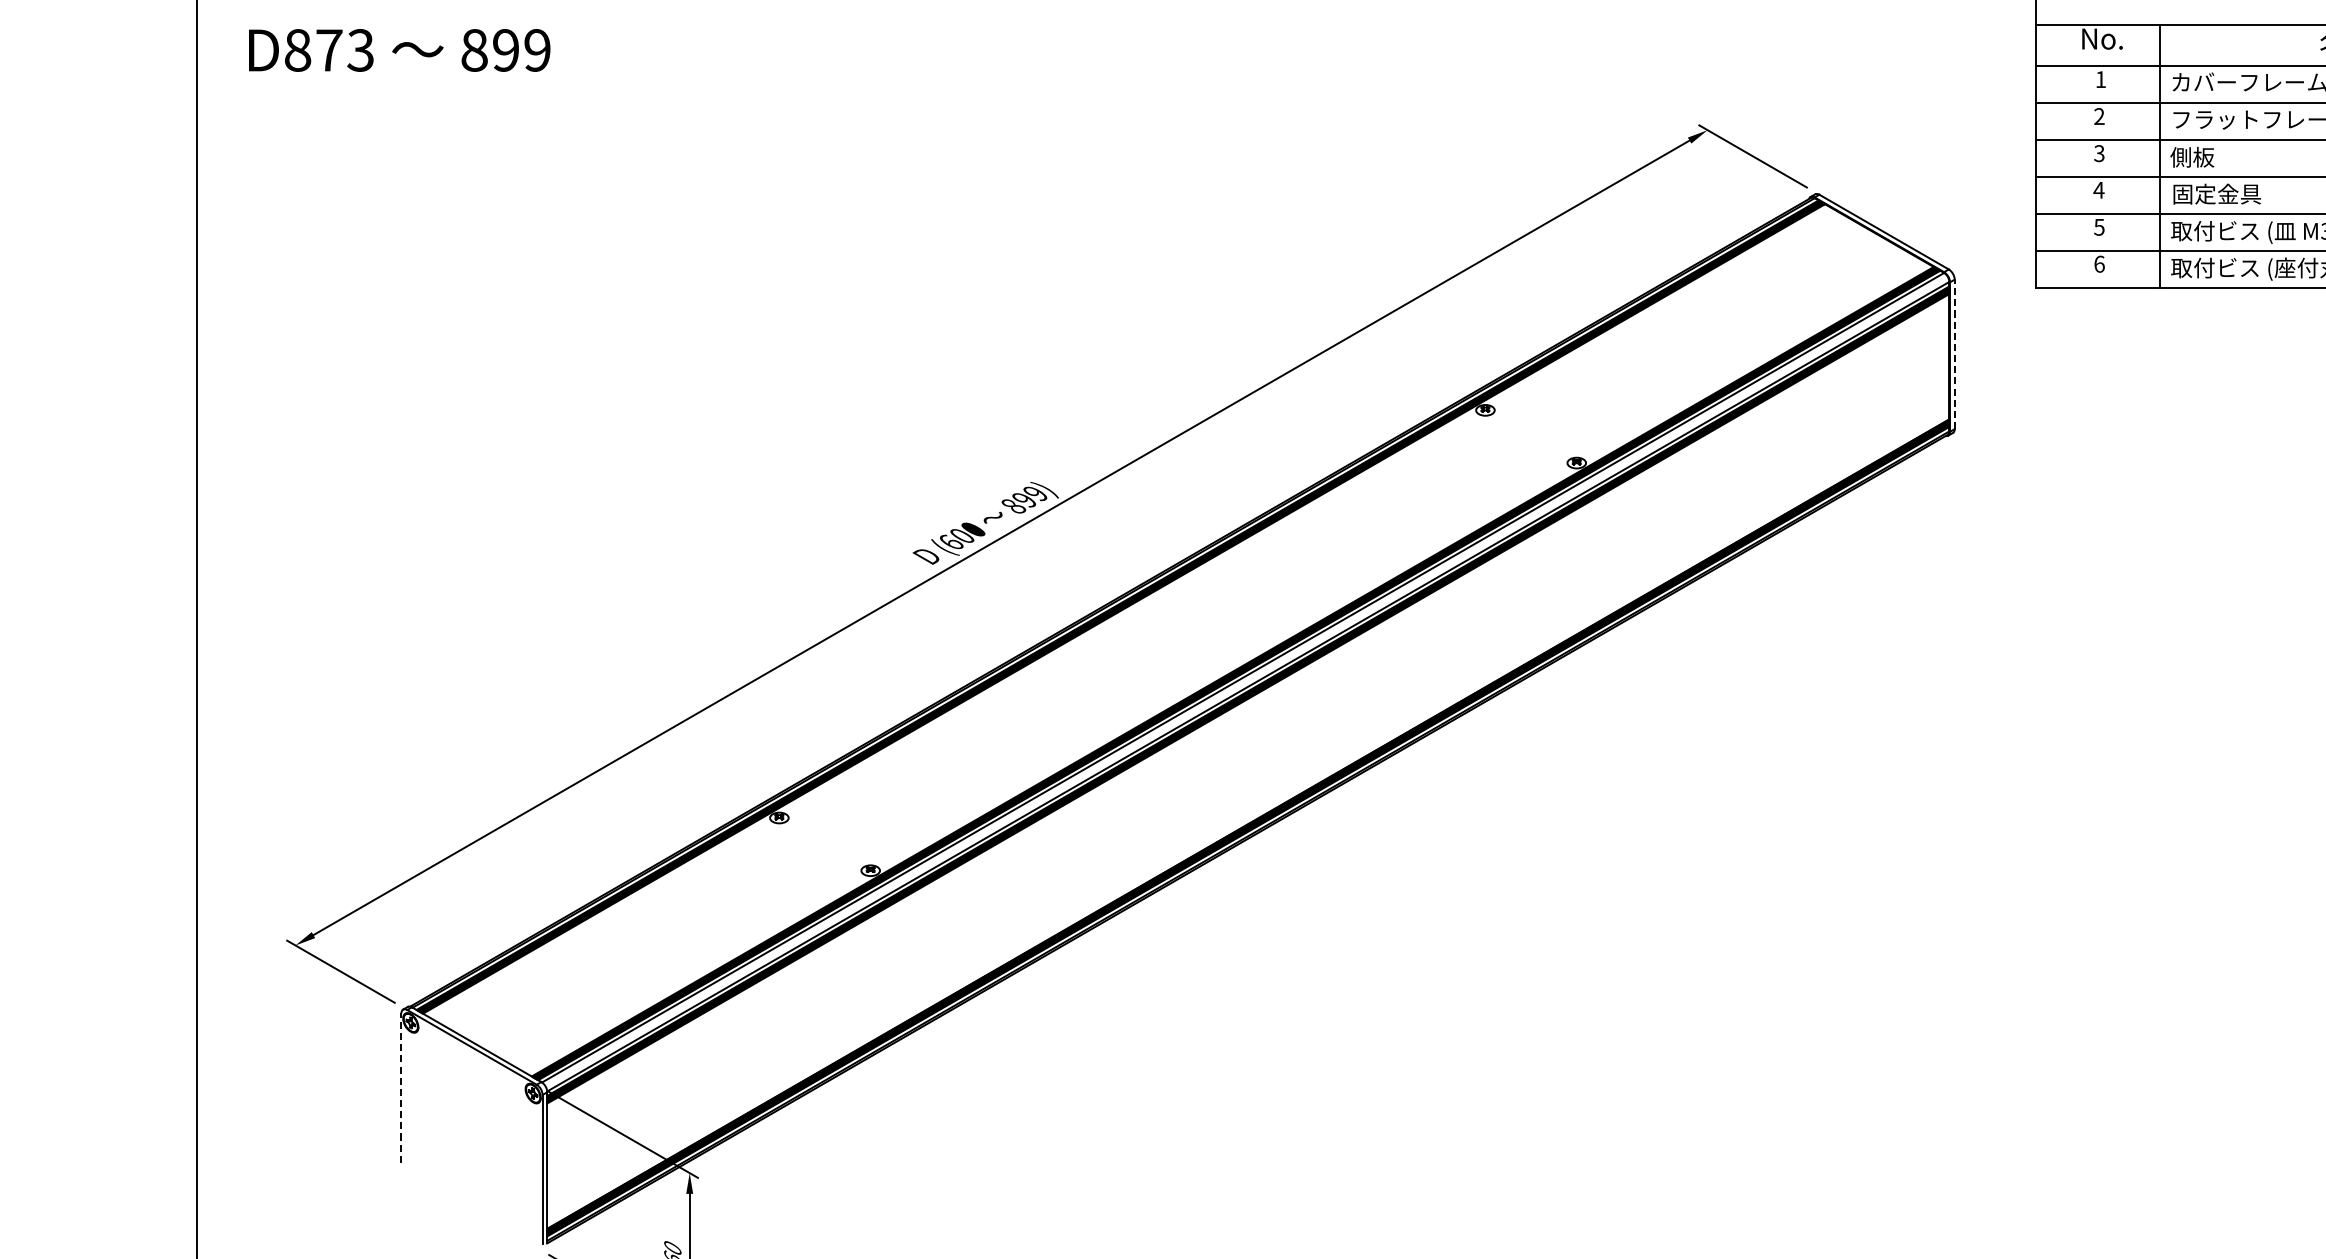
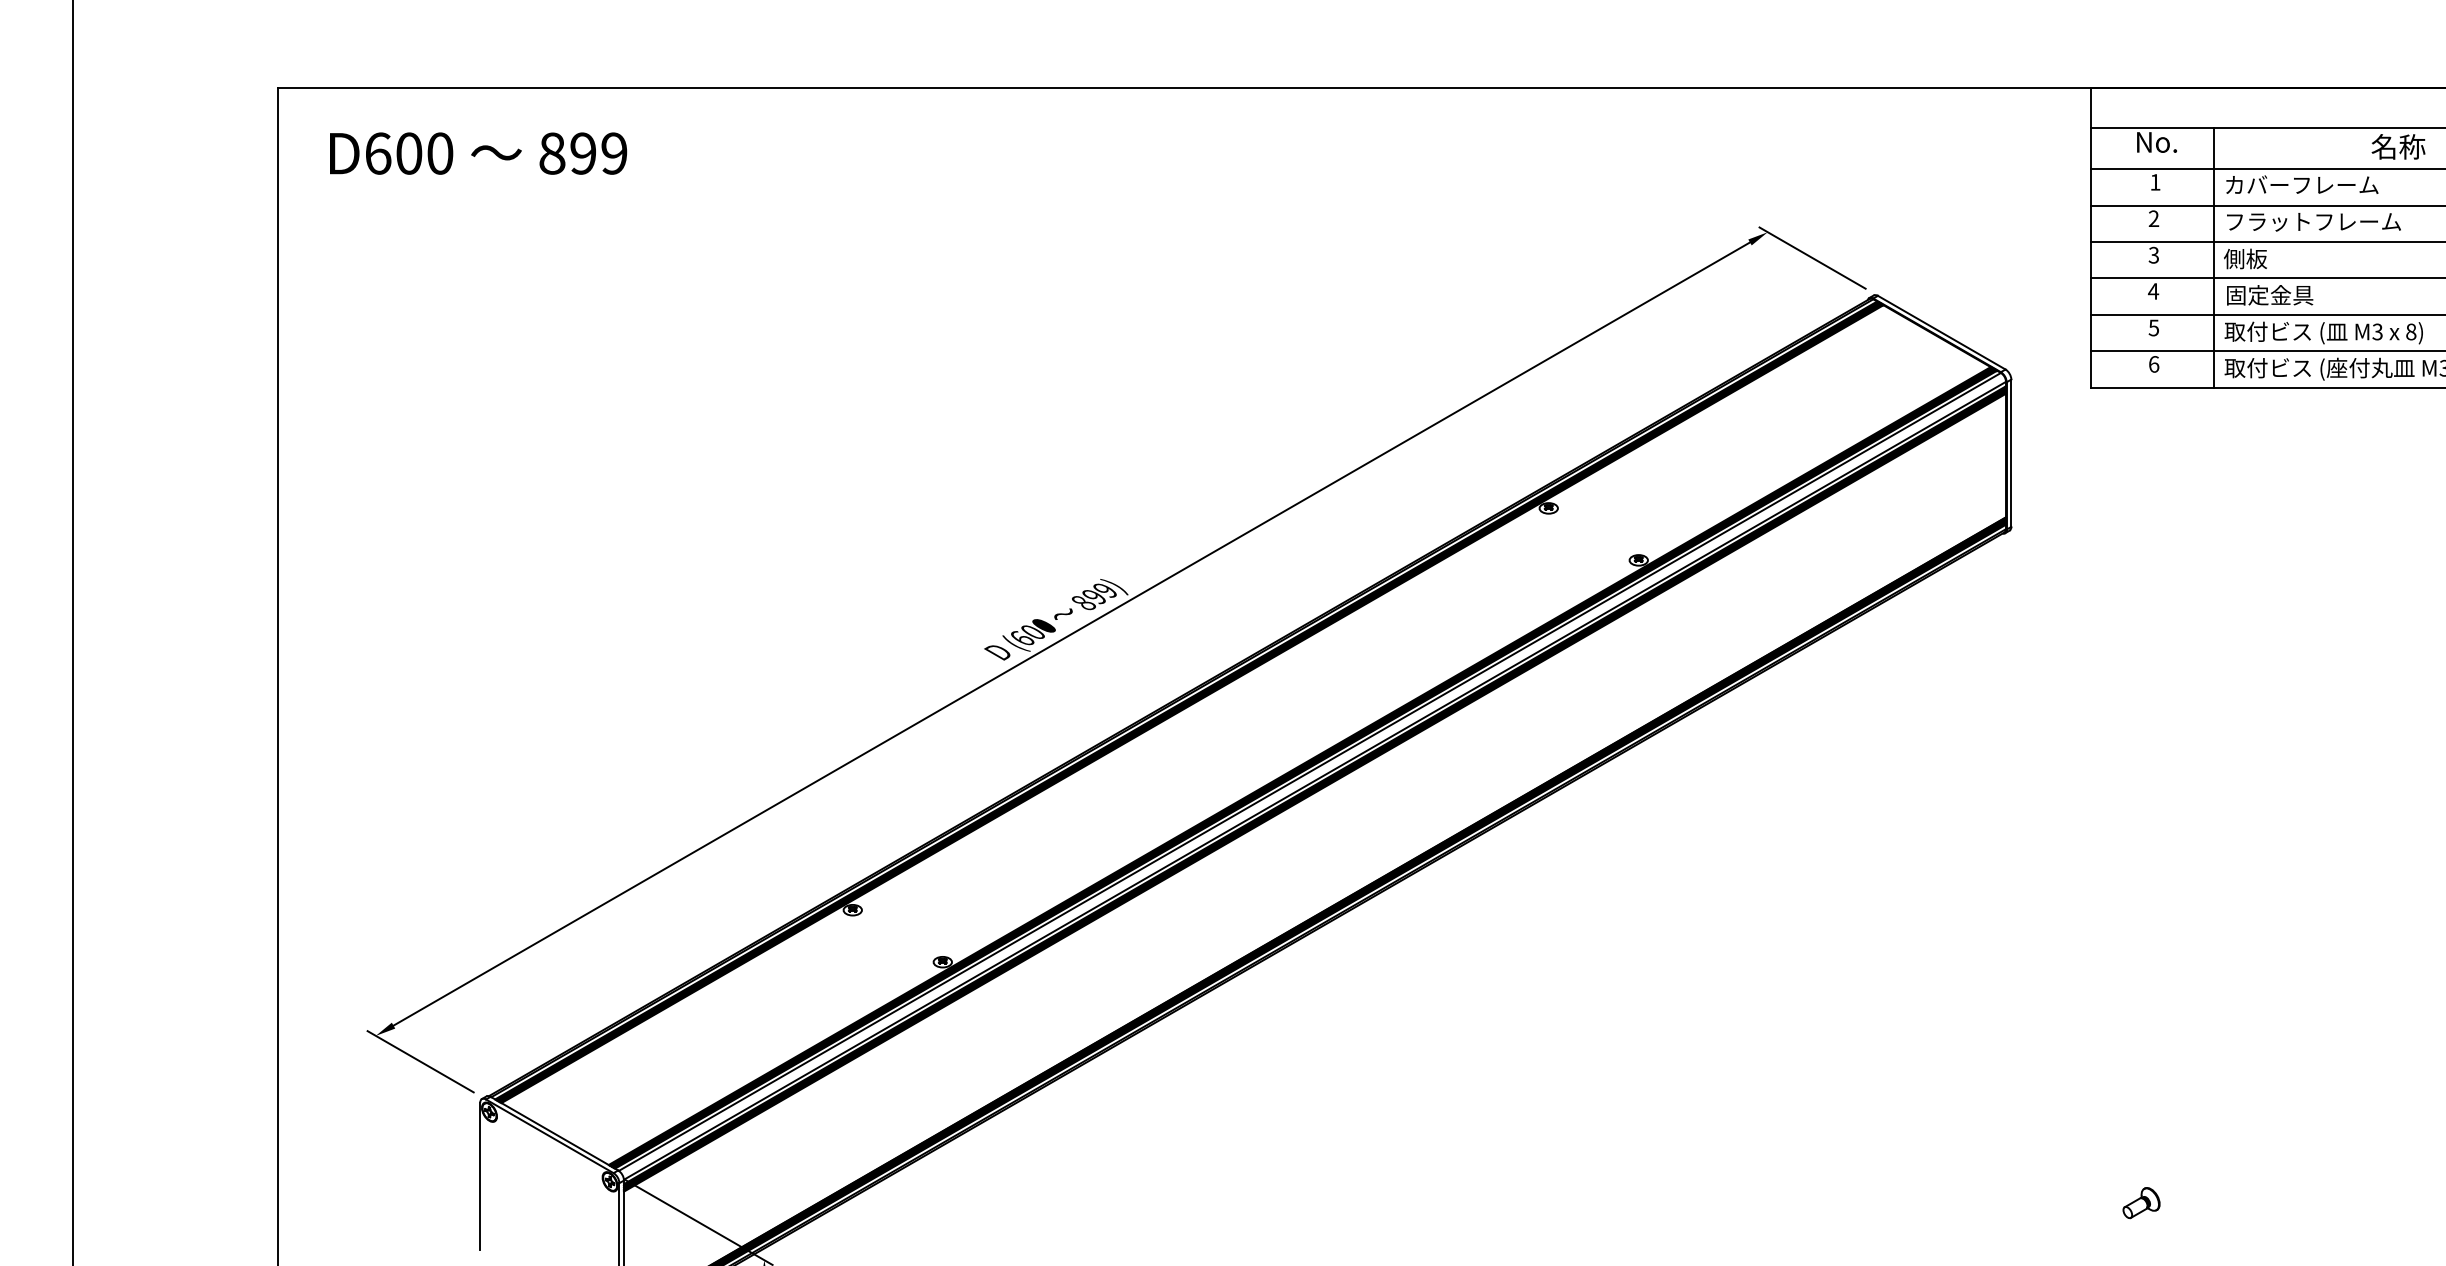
text: (329, 50) -> (409, 153), D873 -> D600
line: (1954, 354) -> (2011, 453), dashed -> solid
line: (401, 1088) -> (480, 1176), dashed -> solid
part: (2086, 1115) -> (2141, 1203), added

